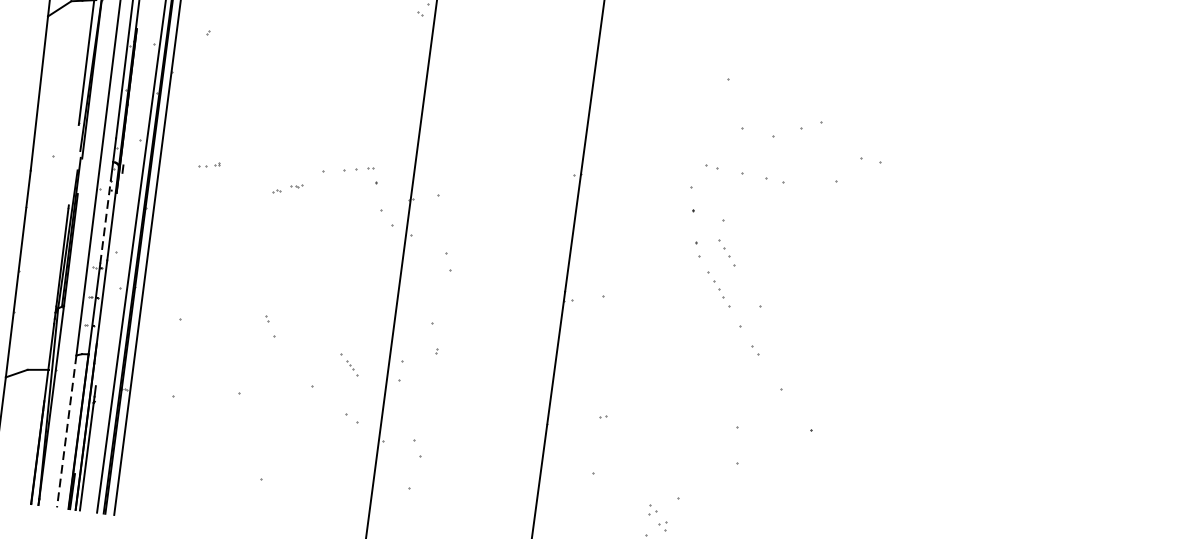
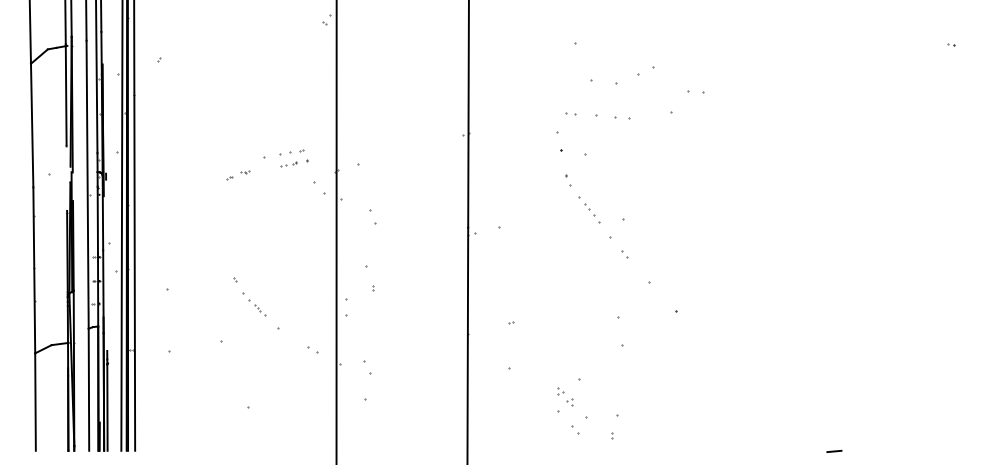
part: (208, 165) -> (288, 164), moved
line: (105, 221) -> (97, 219), dashed -> solid
part: (727, 253) -> (592, 180), removed
part: (349, 364) -> (257, 307), moved
line: (66, 432) -> (88, 390), dashed -> solid

